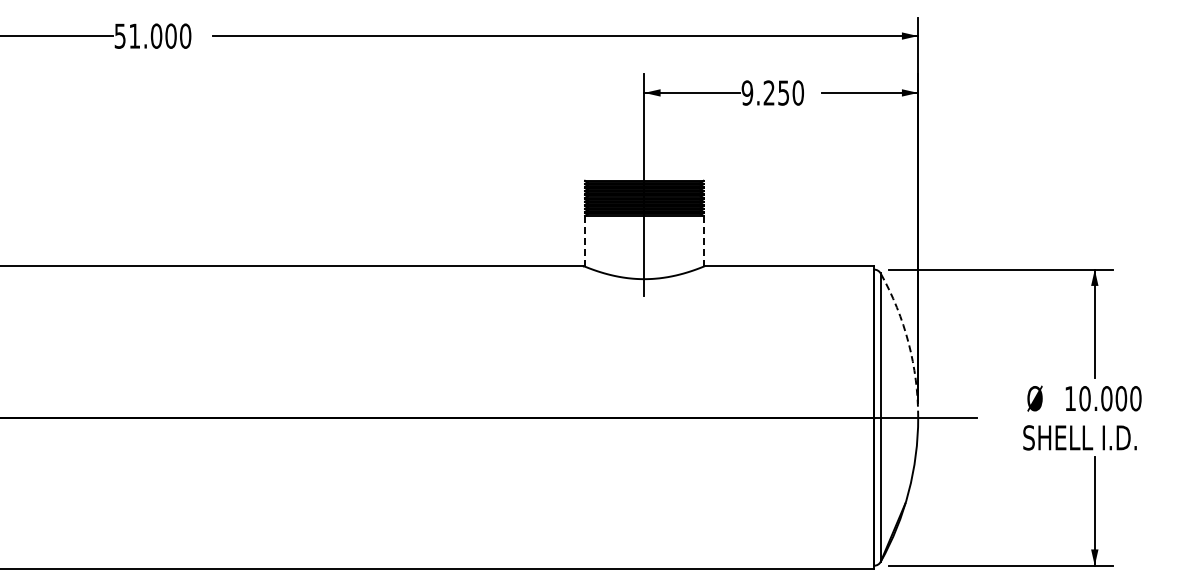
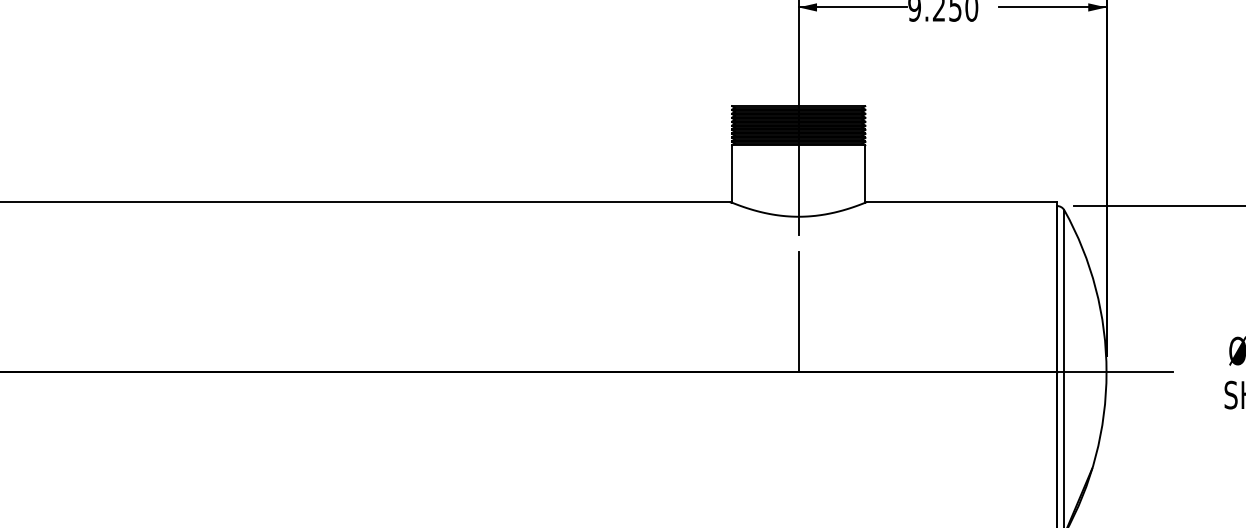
line: (703, 240) -> (865, 173), dashed -> solid
line: (585, 241) -> (732, 174), dashed -> solid
arc: (908, 343) -> (1095, 289), dashed -> solid
line: (644, 363) -> (798, 311), added

